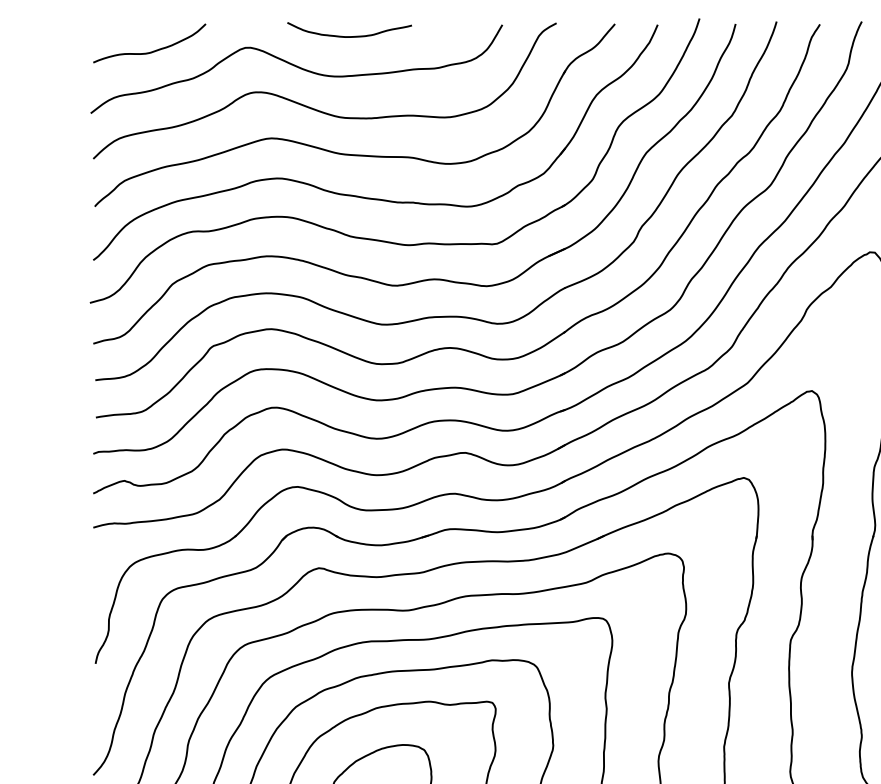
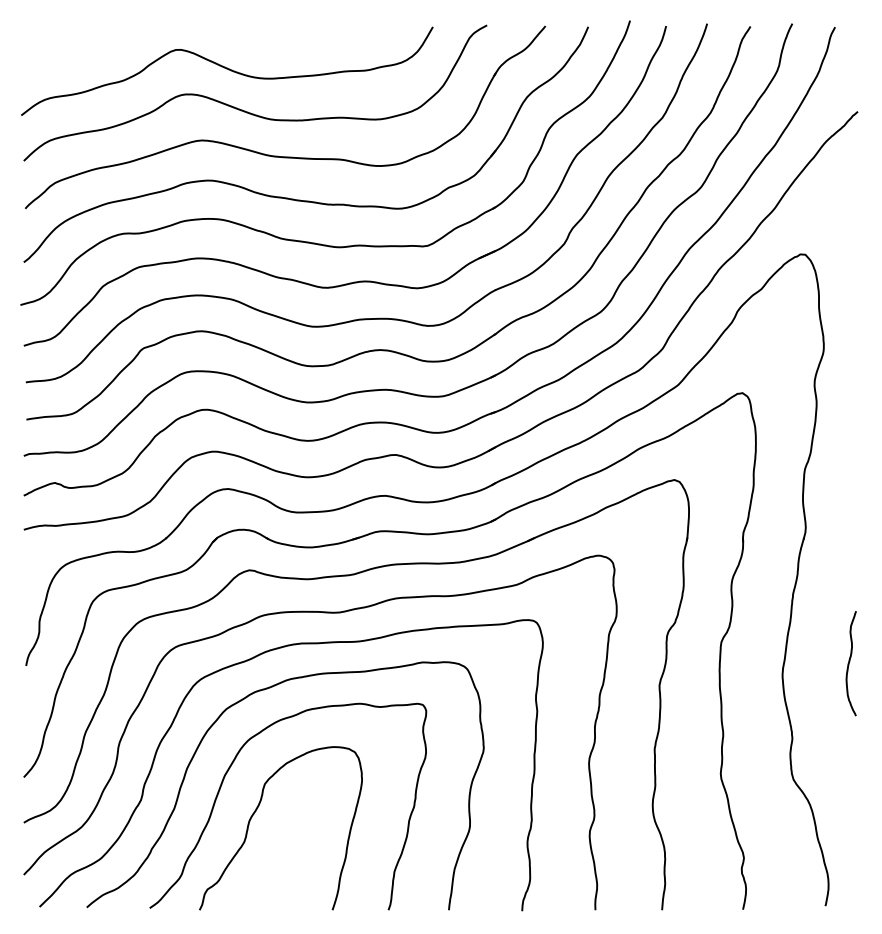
curve: (348, 36) -> (279, 38), removed
curve: (150, 51) -> (81, 53), removed

